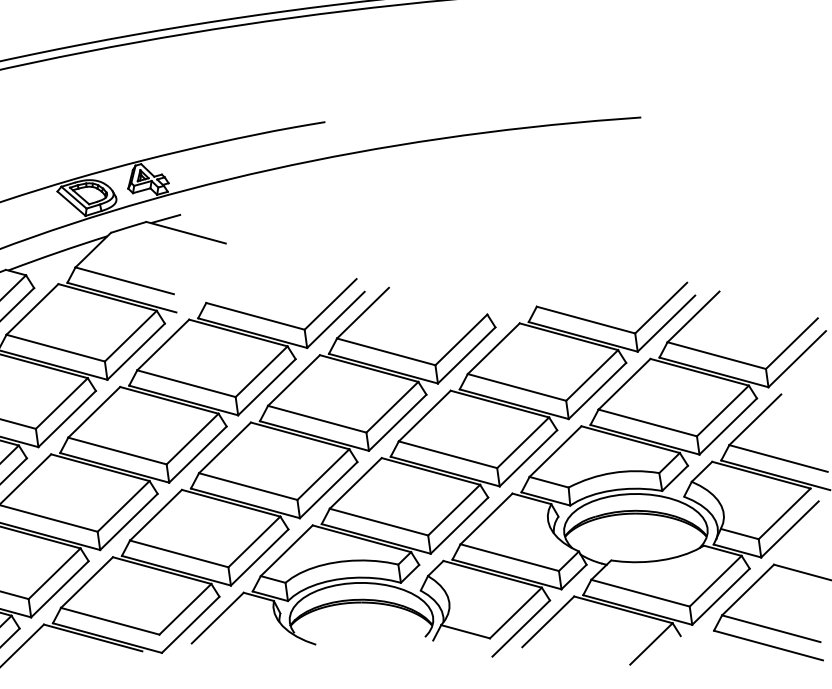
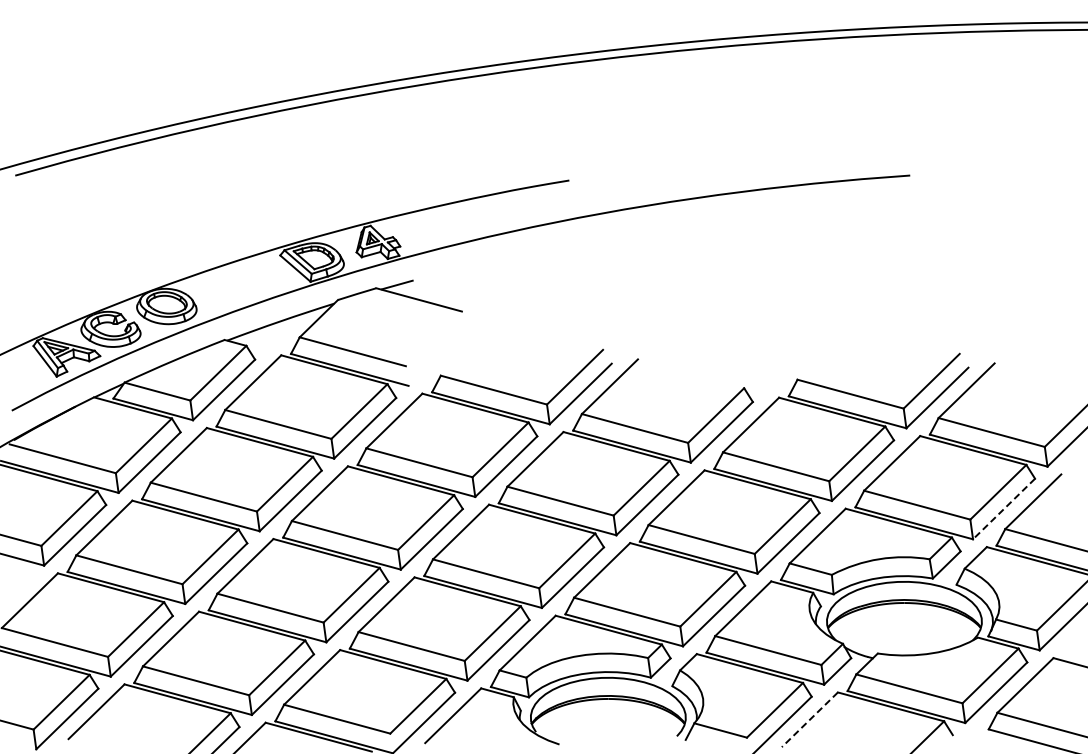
line: (727, 426) -> (1003, 509), solid -> dashed
line: (547, 622) -> (809, 720), solid -> dashed

